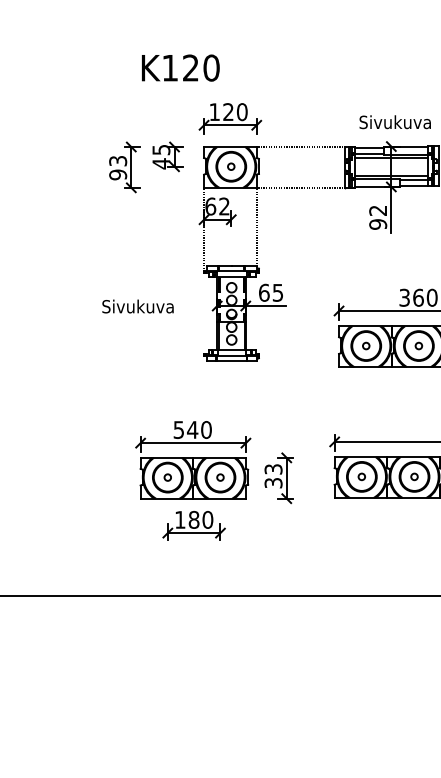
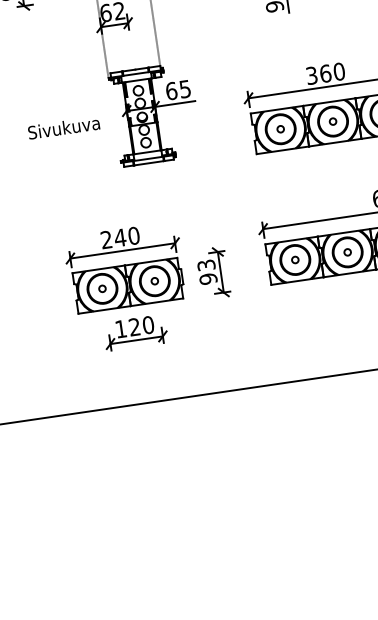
text: (137, 306) -> (63, 127), moved
text: (178, 429) -> (106, 239), 540 -> 240
text: (273, 482) -> (208, 278), 33 -> 93
text: (193, 519) -> (134, 326), 180 -> 120

